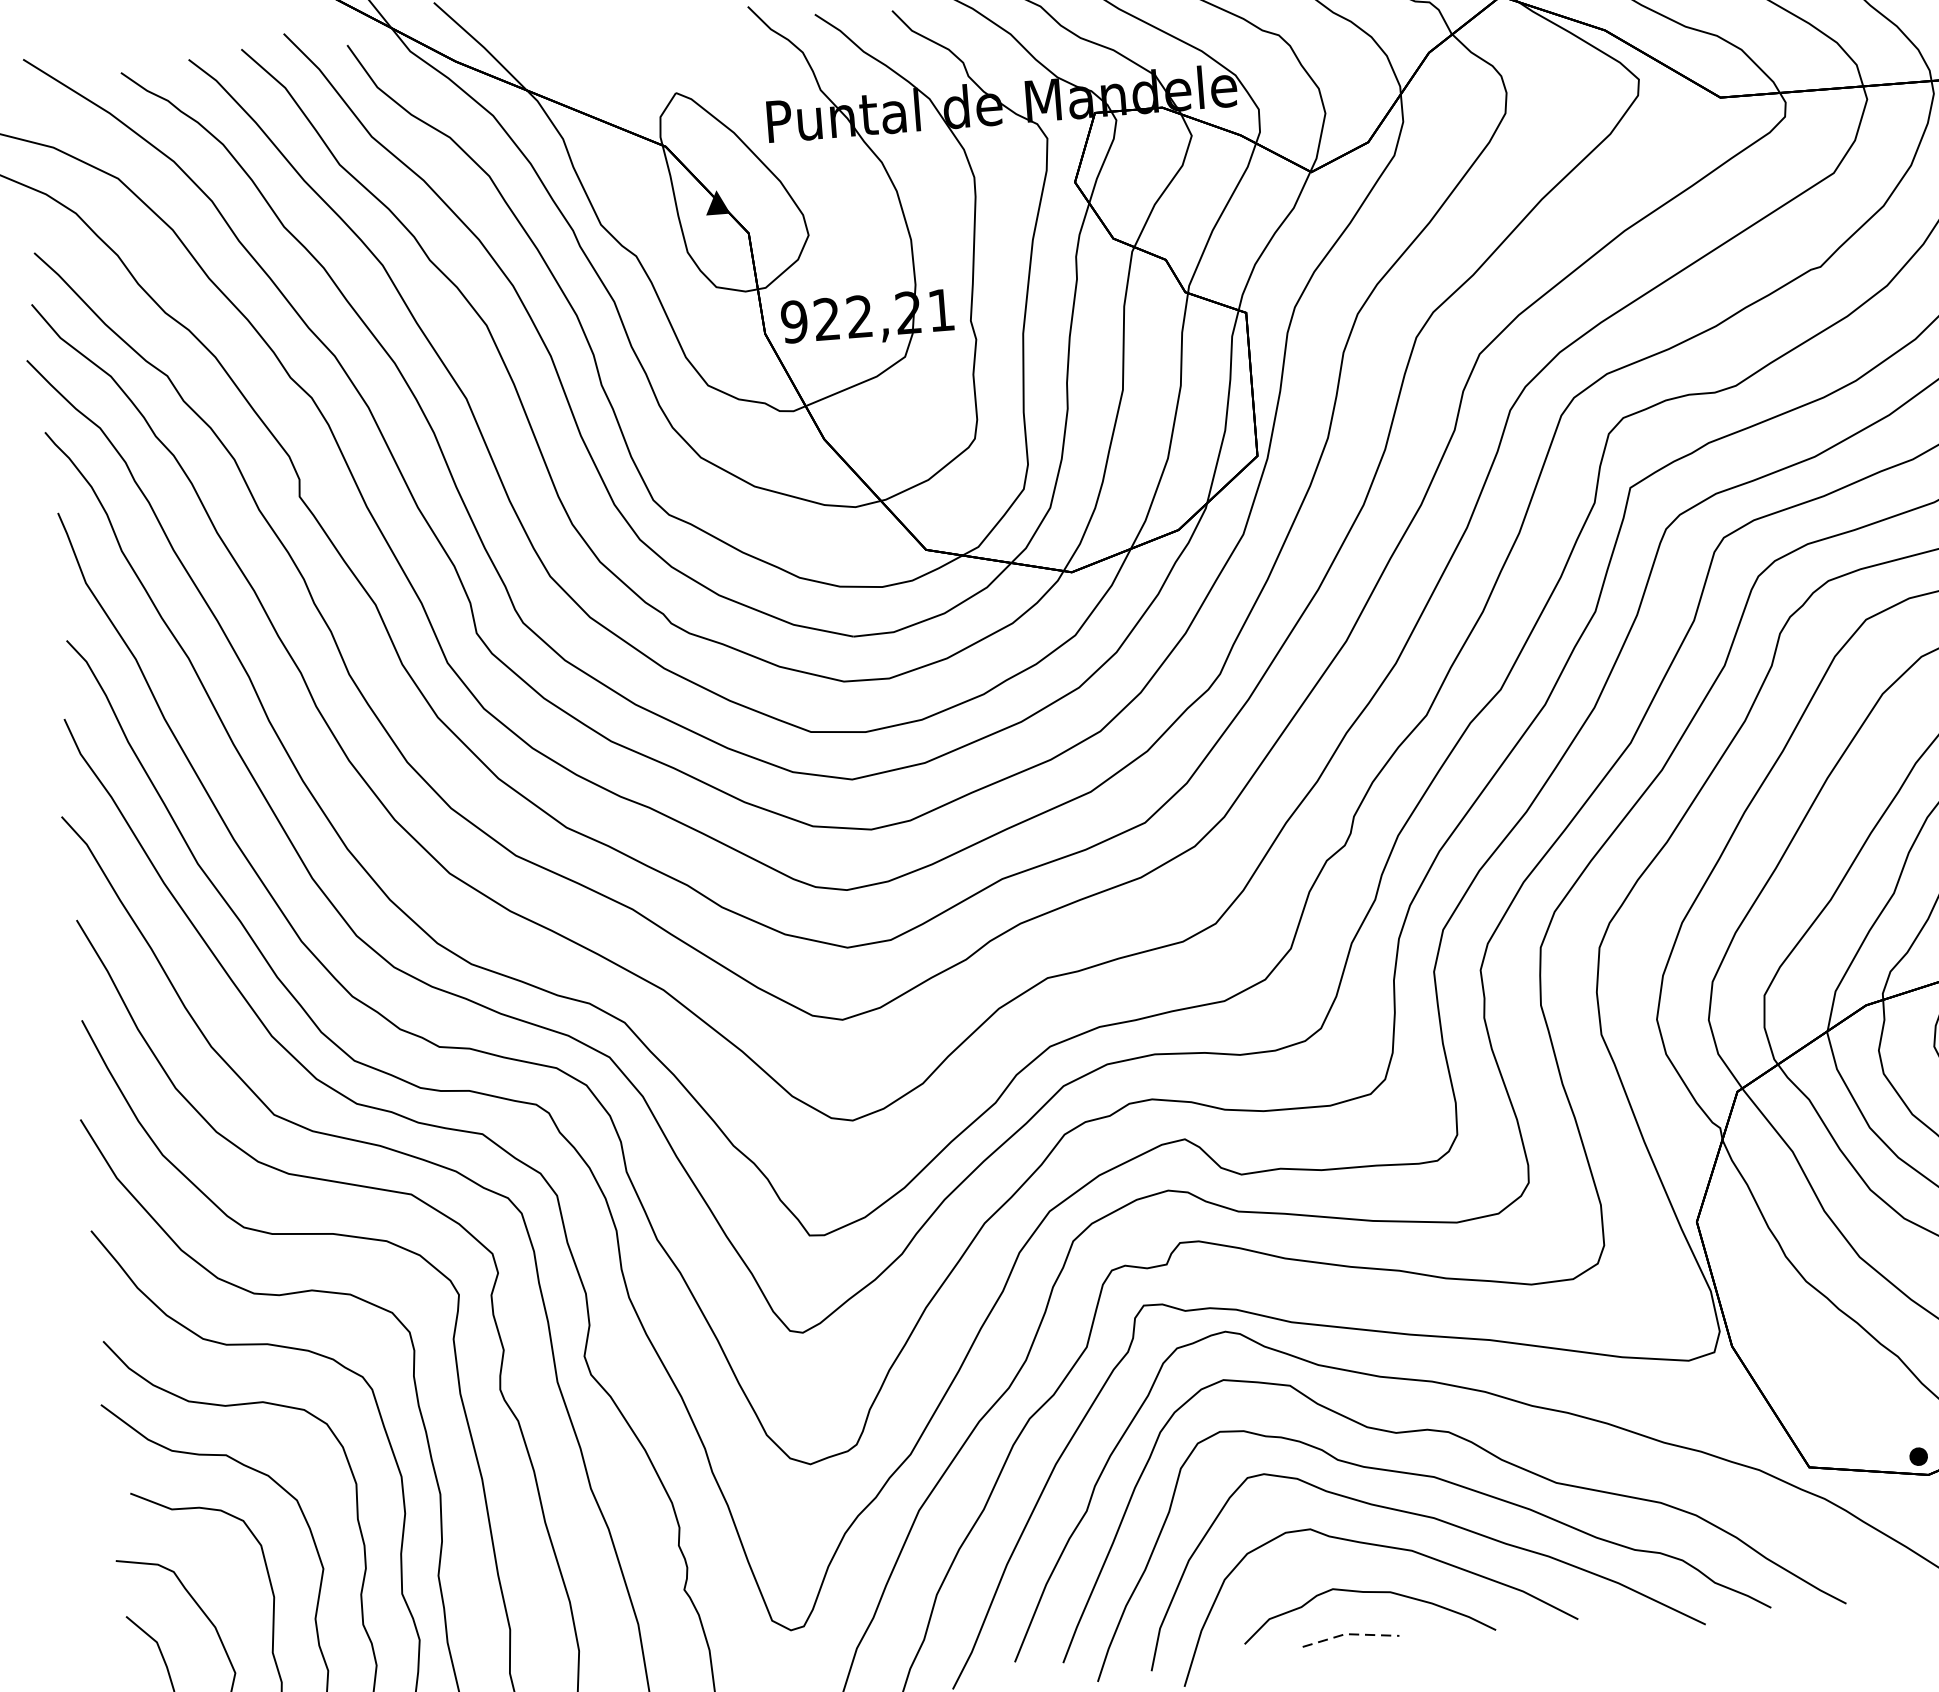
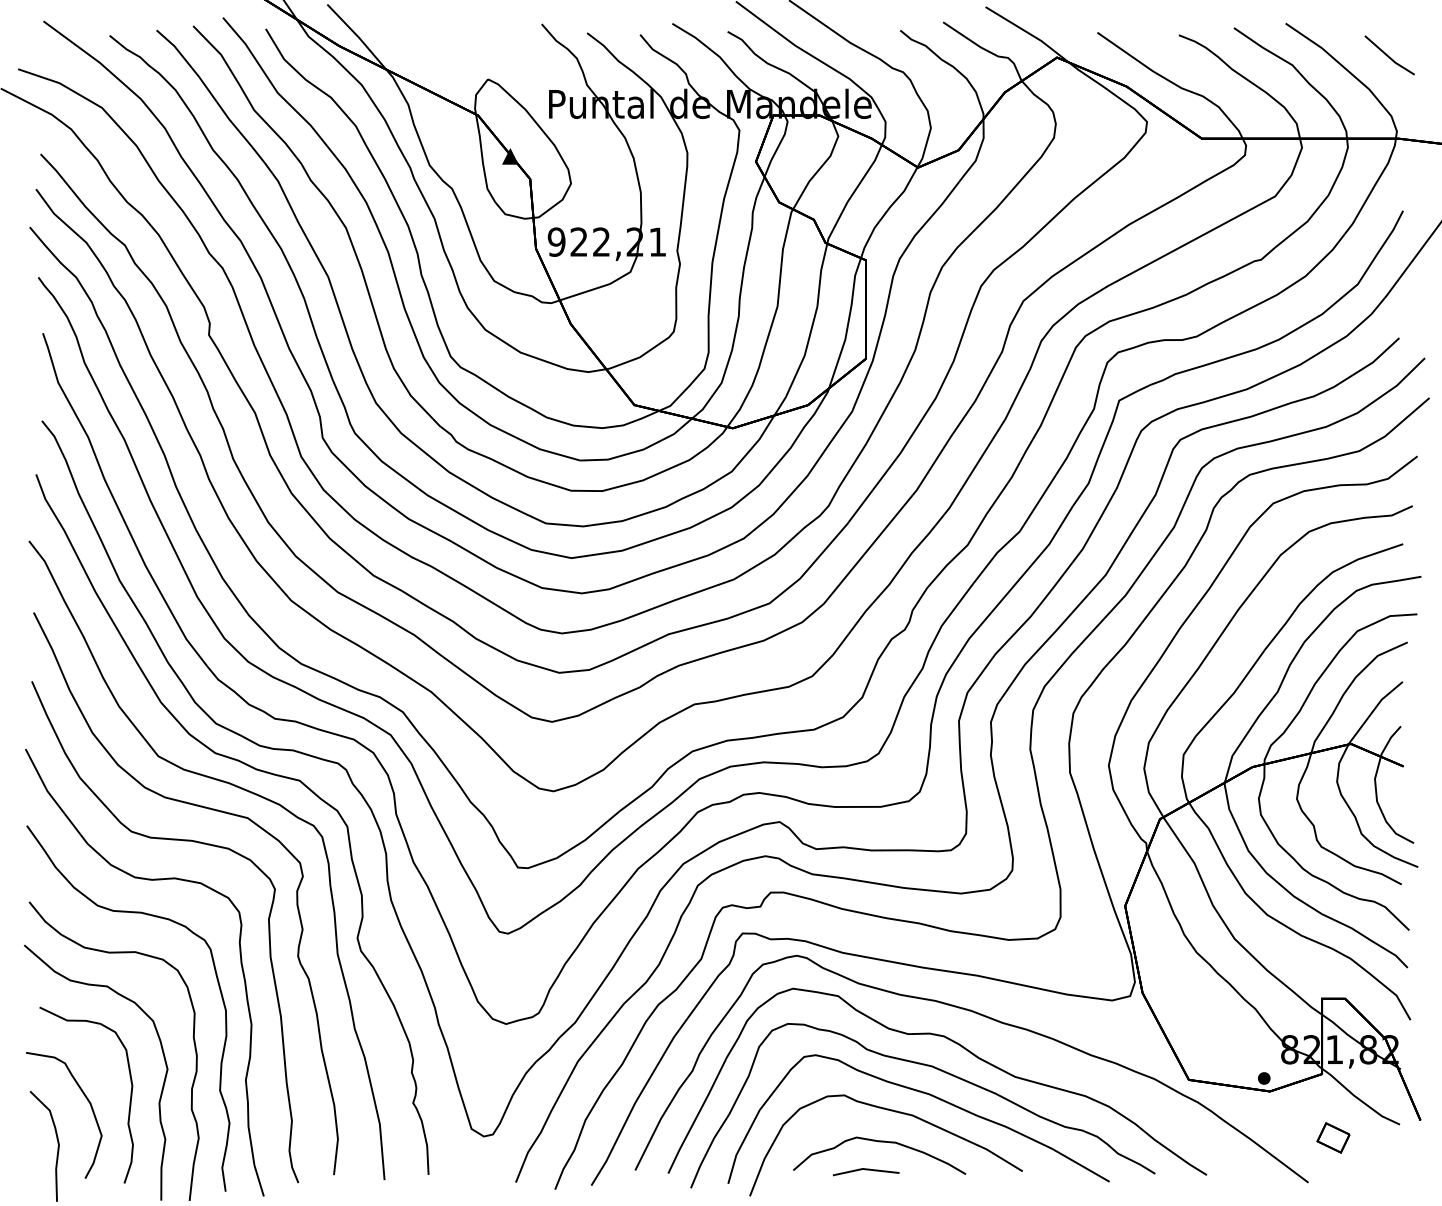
line: (1349, 1634) -> (865, 1169), dashed -> solid

